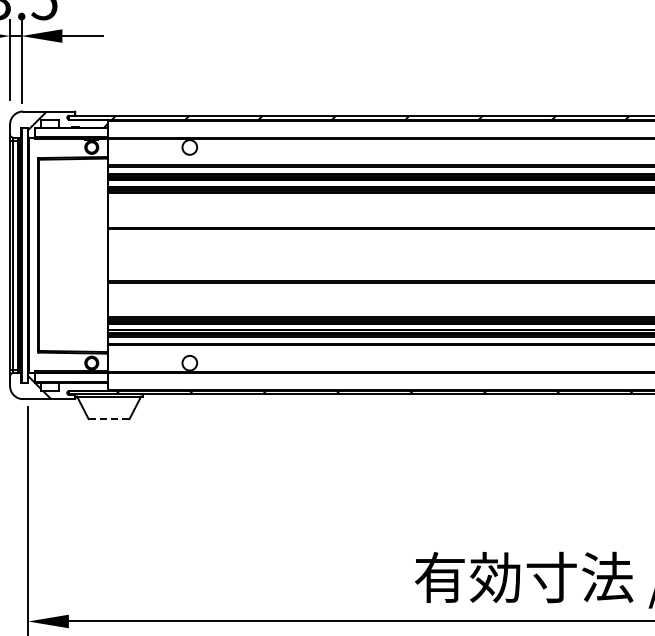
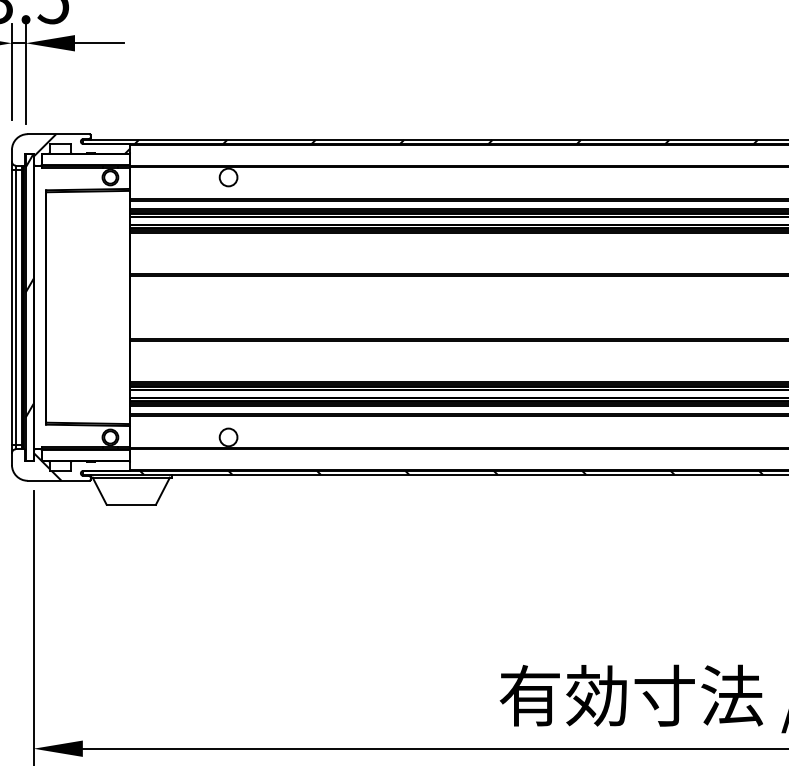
hatch: (24, 236) -> (29, 284), added
line: (109, 419) -> (131, 505), dashed -> solid

